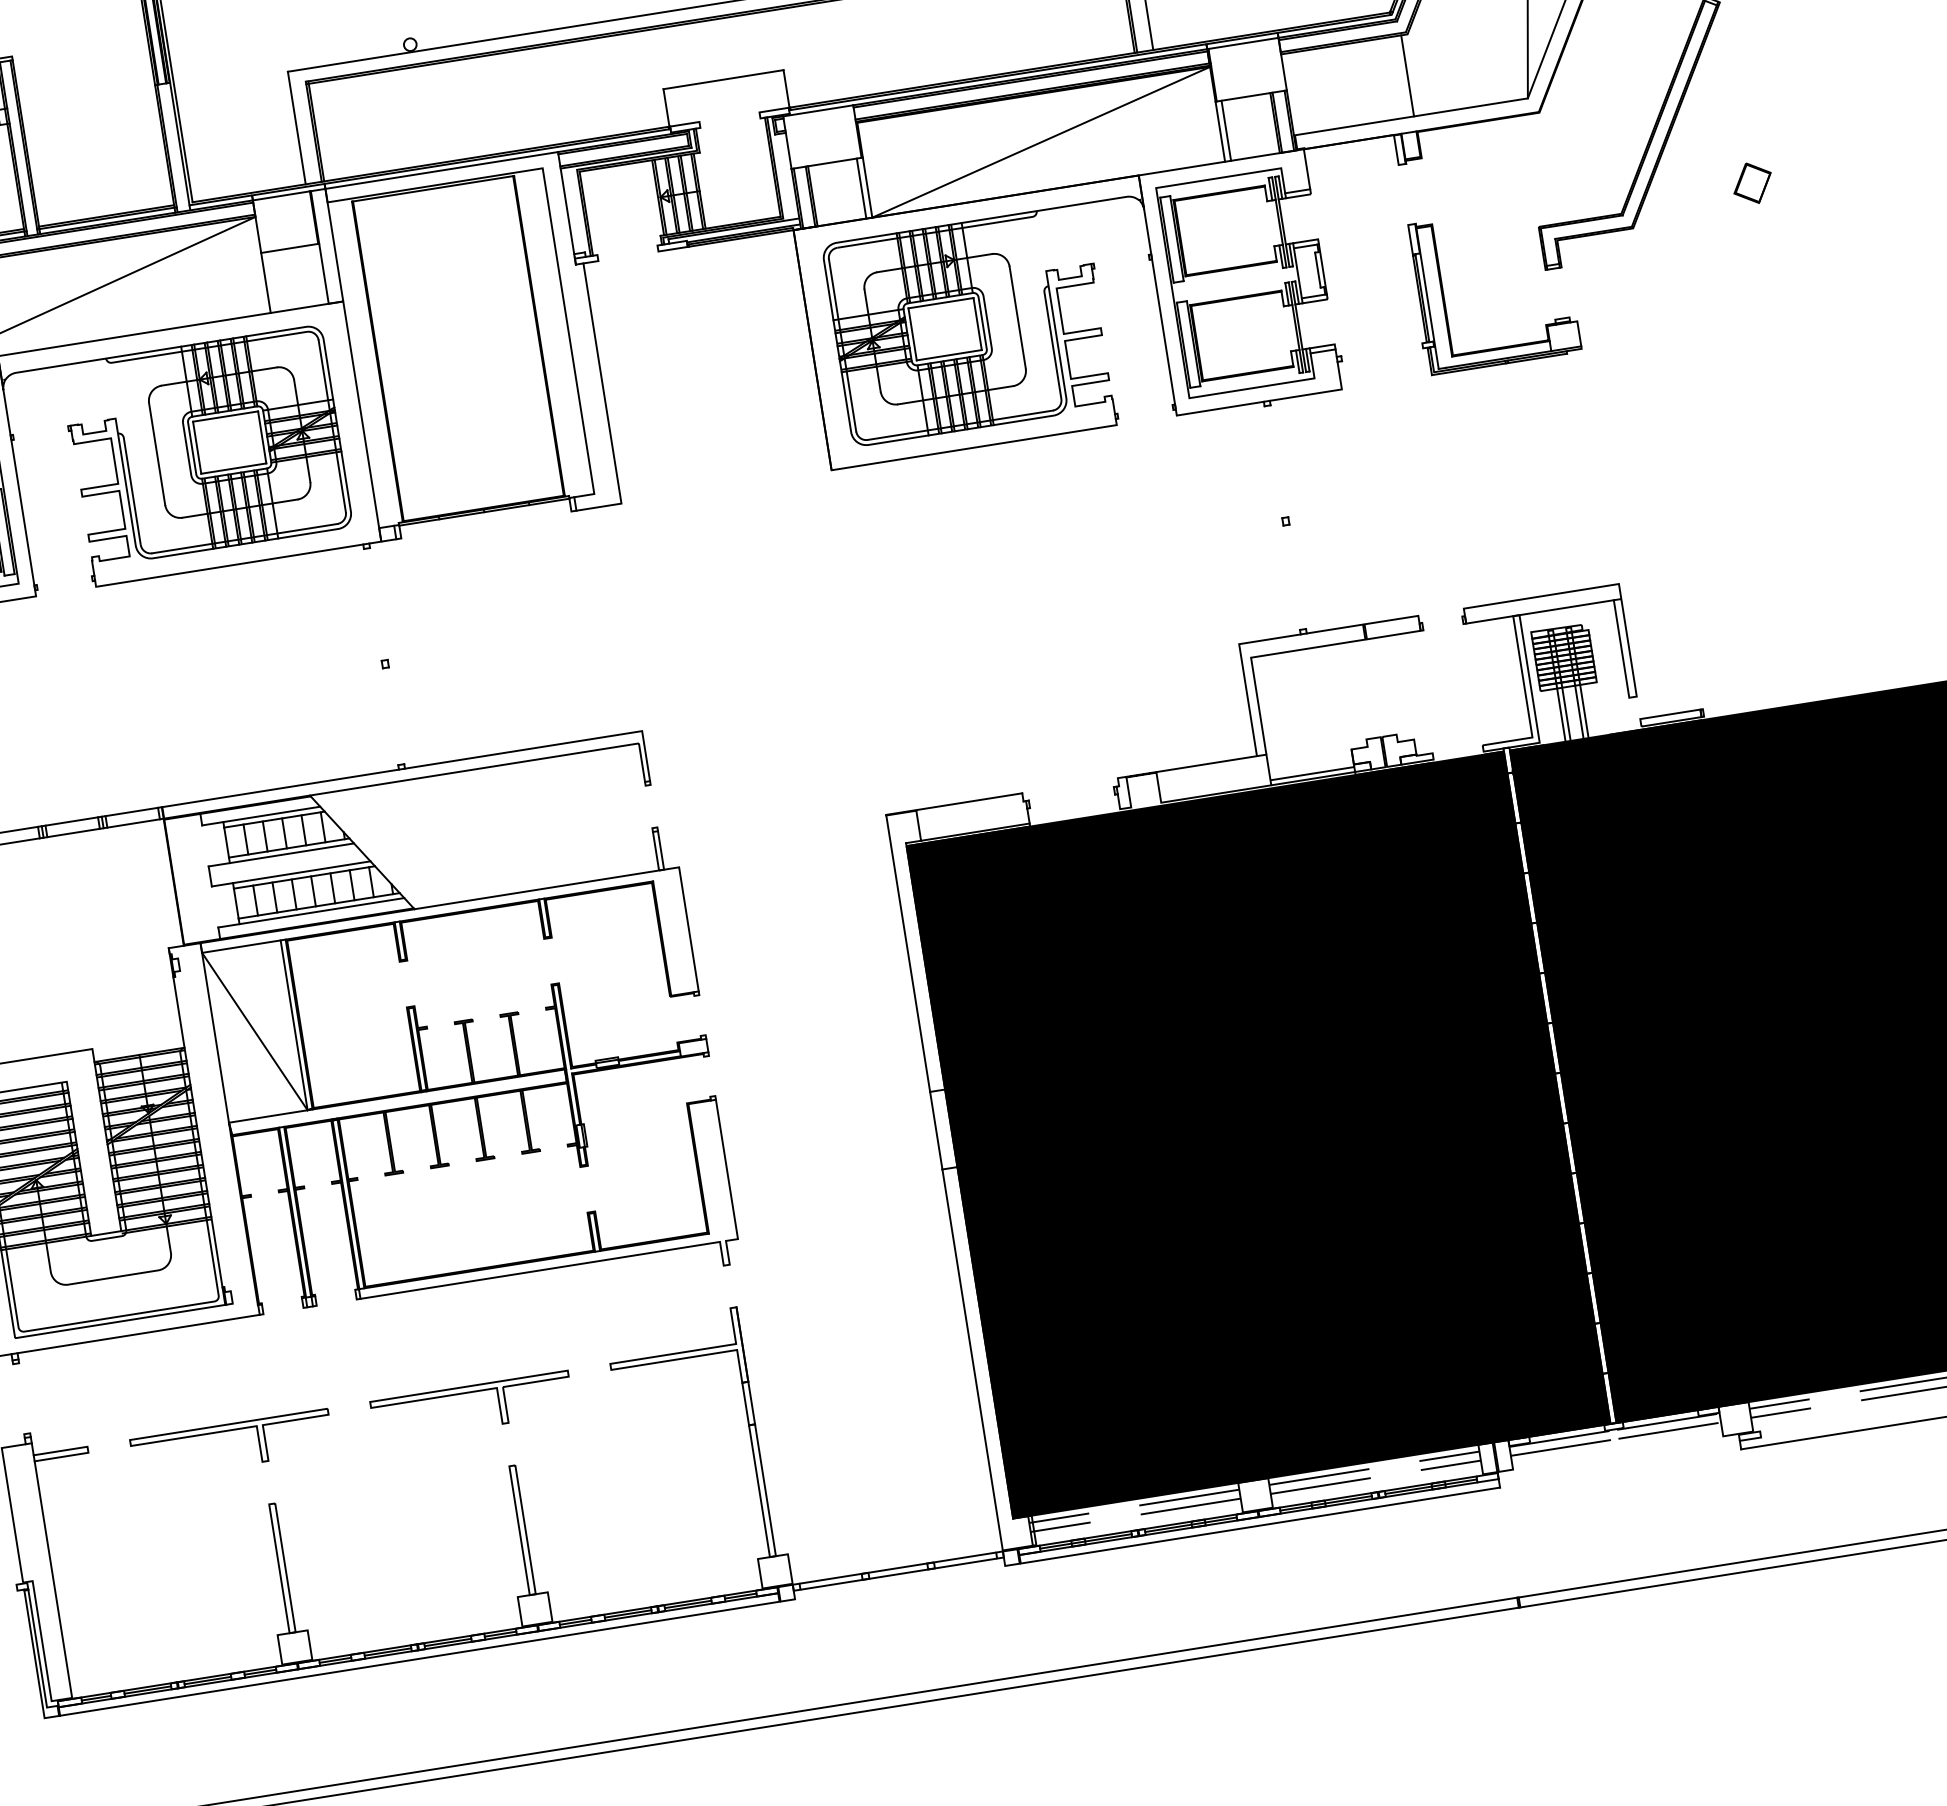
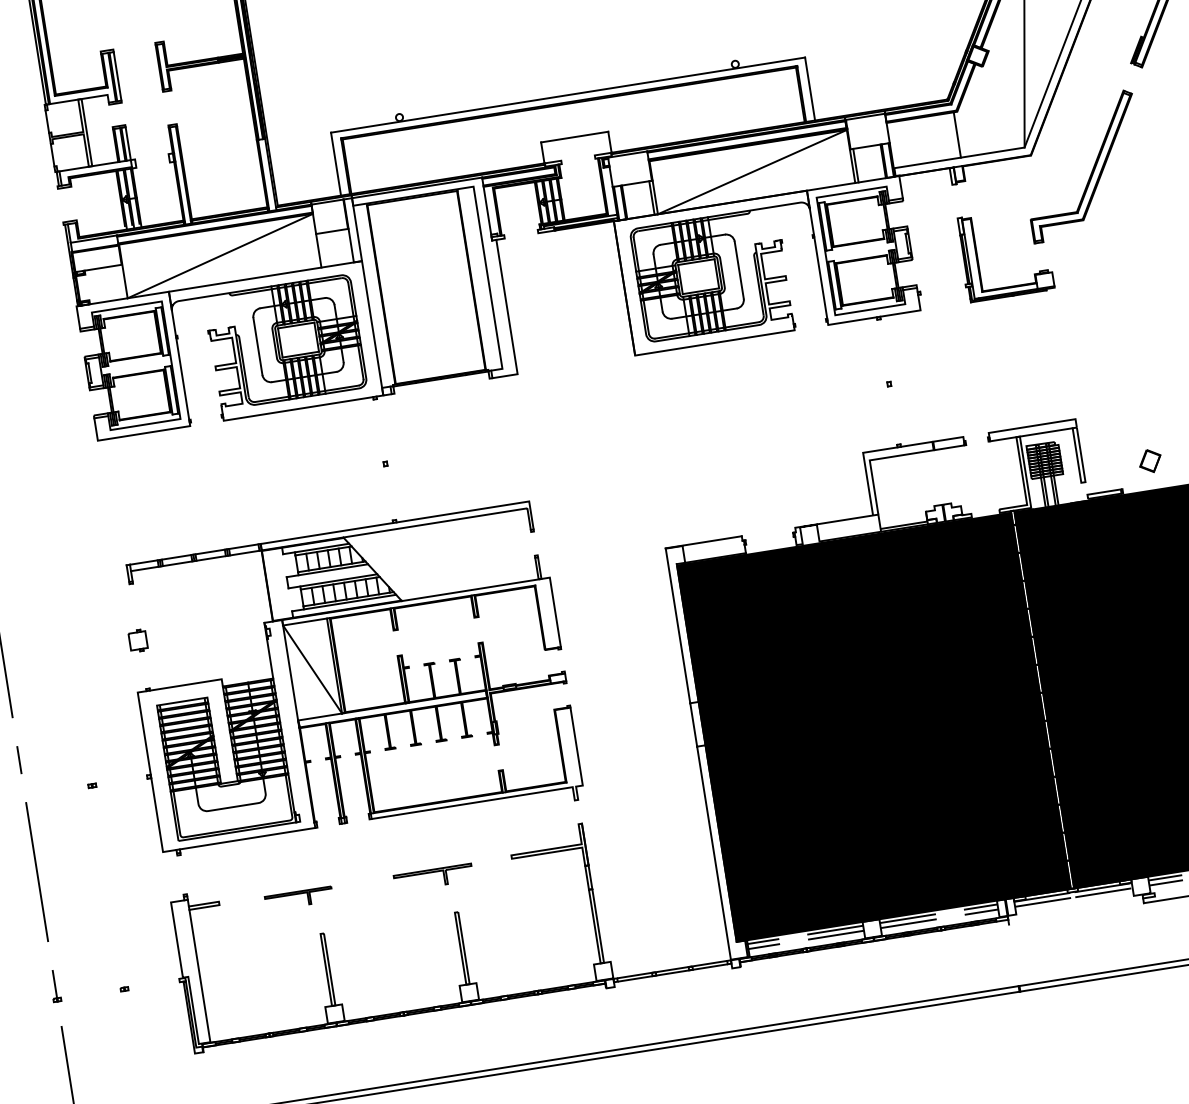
part: (1752, 184) -> (1150, 461), moved
part: (469, 1396) -> (432, 873), size x0.7
part: (227, 1435) -> (297, 895), size x0.6
line: (1259, 1525) -> (874, 945), removed
line: (419, 1659) -> (404, 1020), removed

